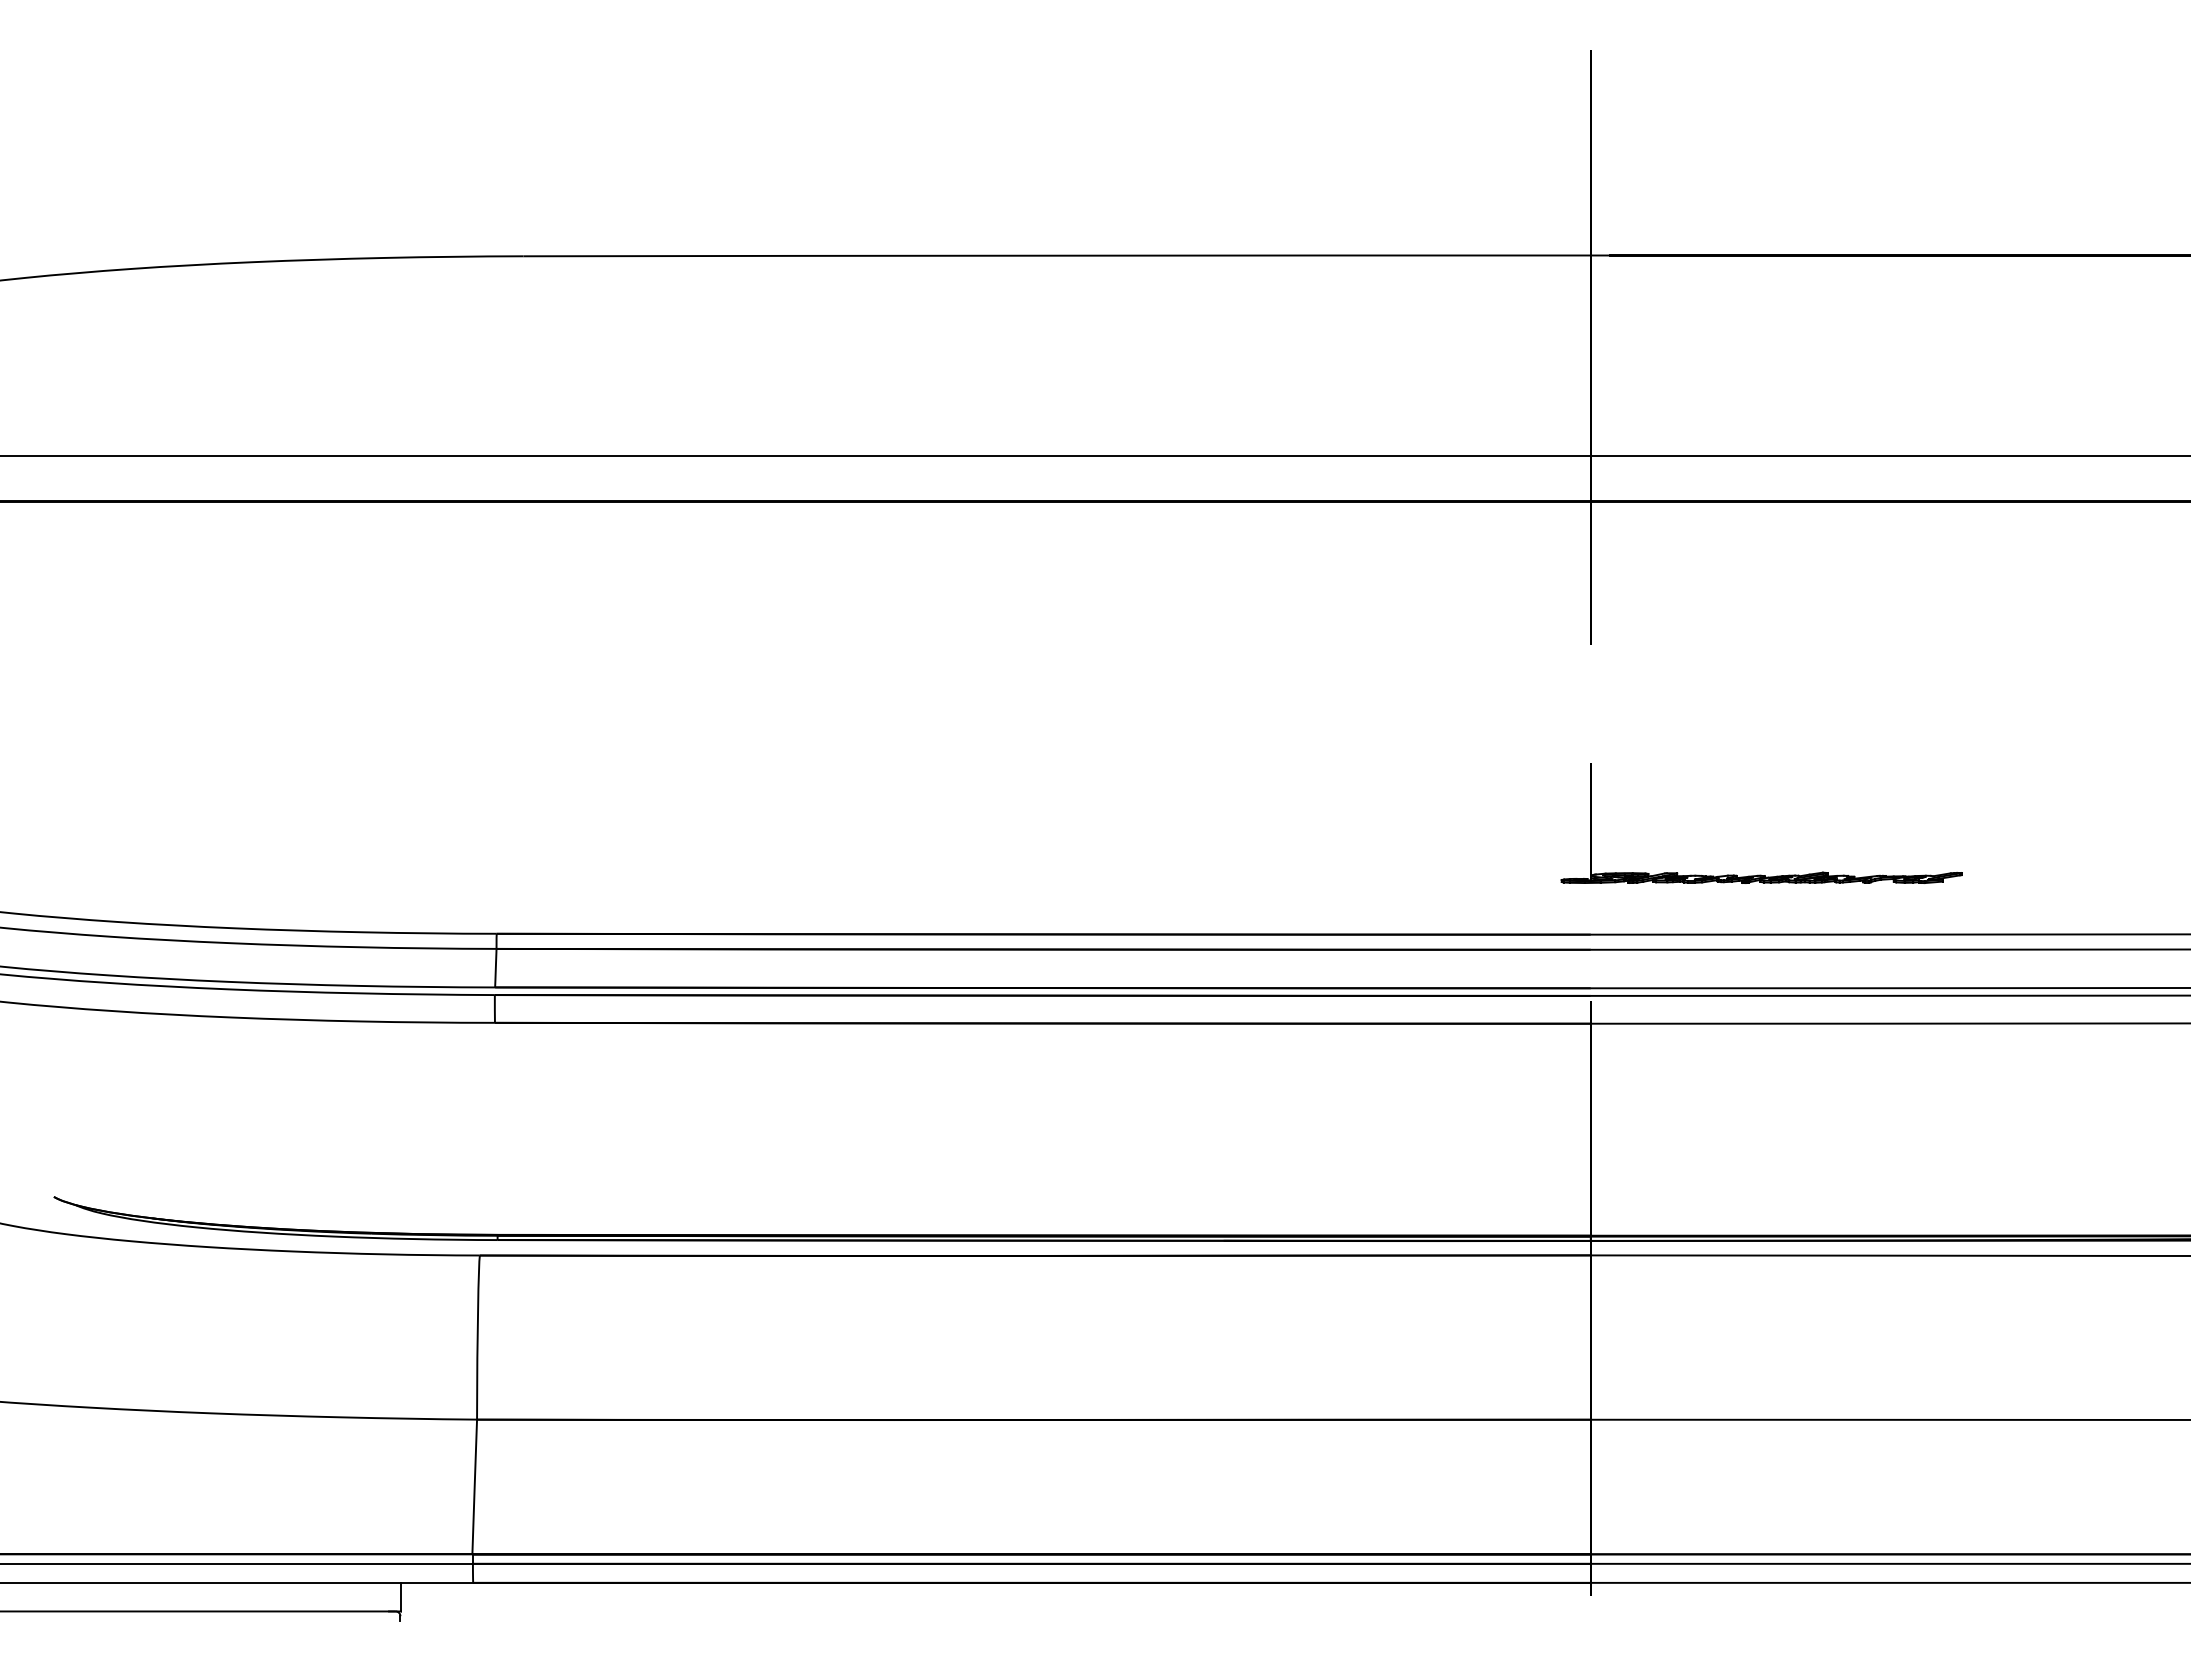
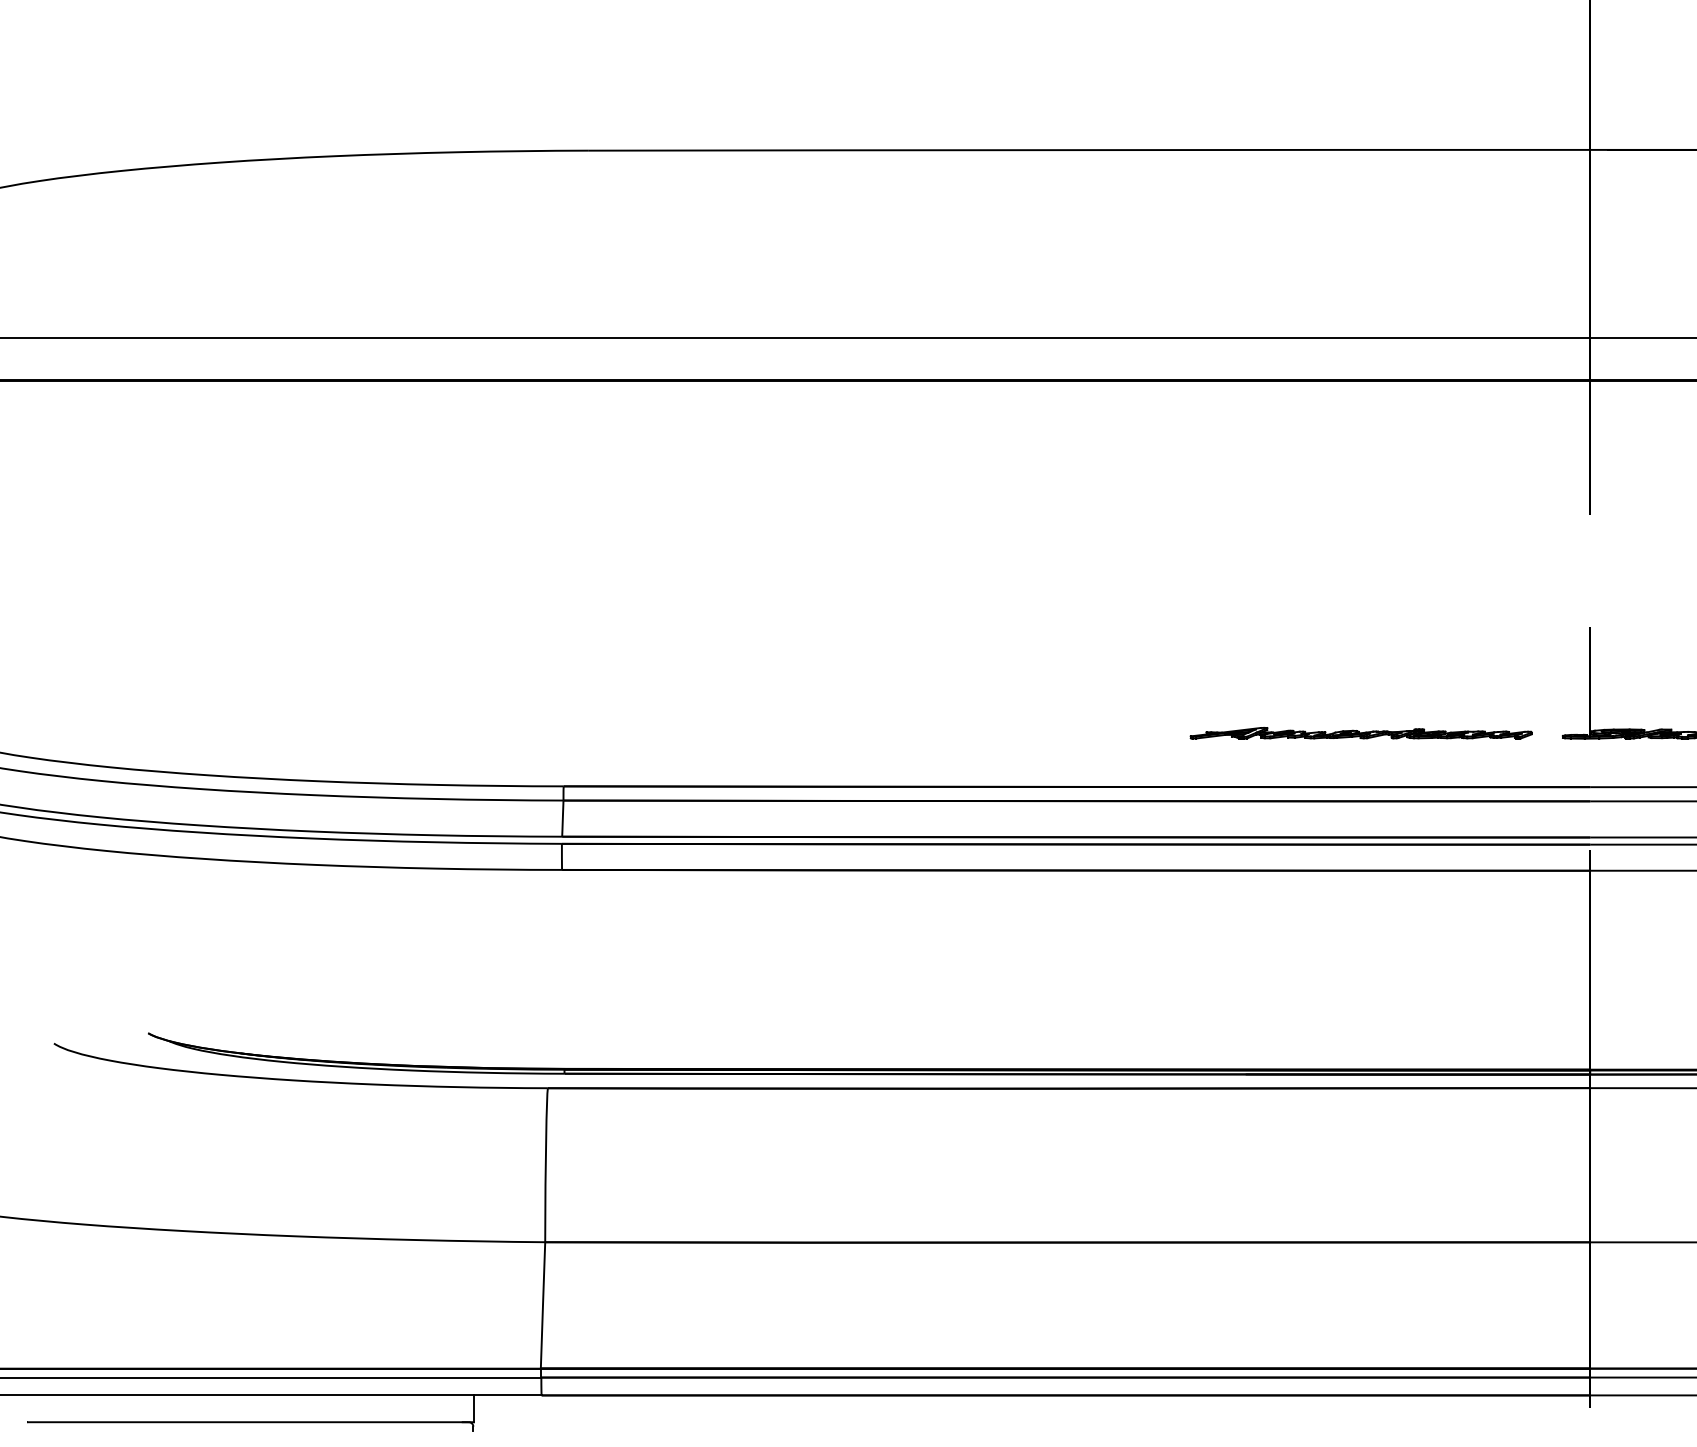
part: (1346, 876) -> (1361, 732), added

